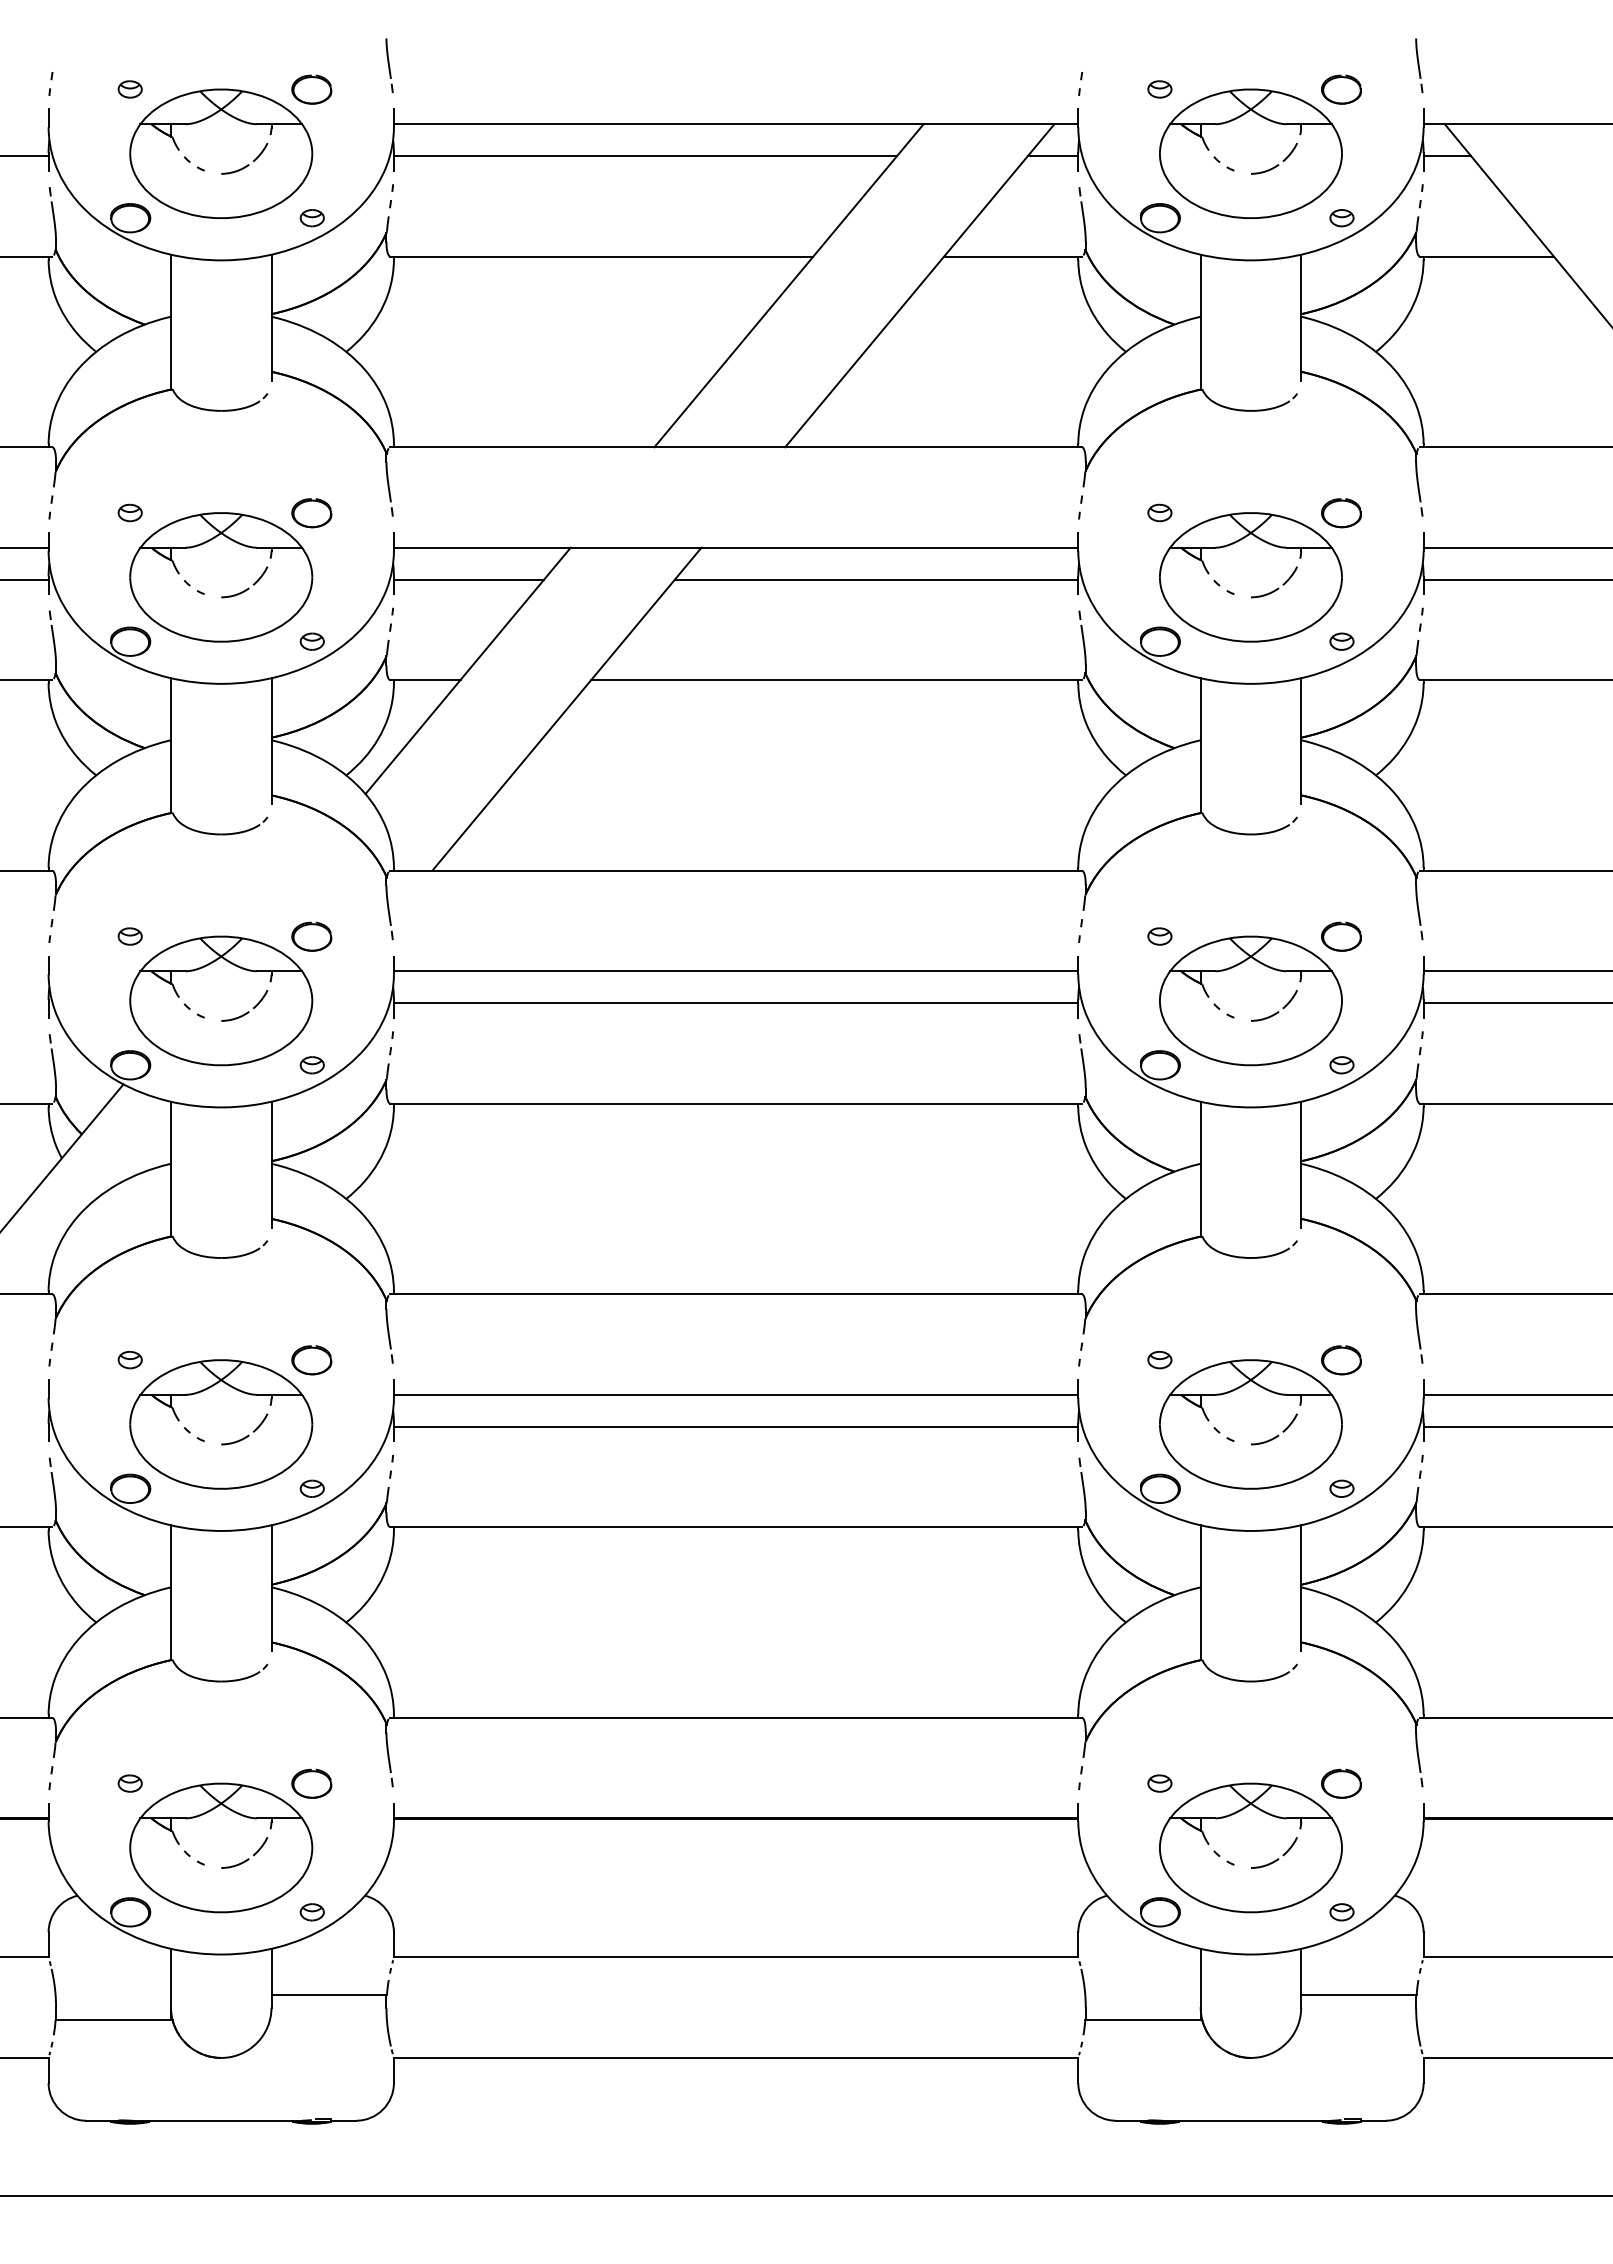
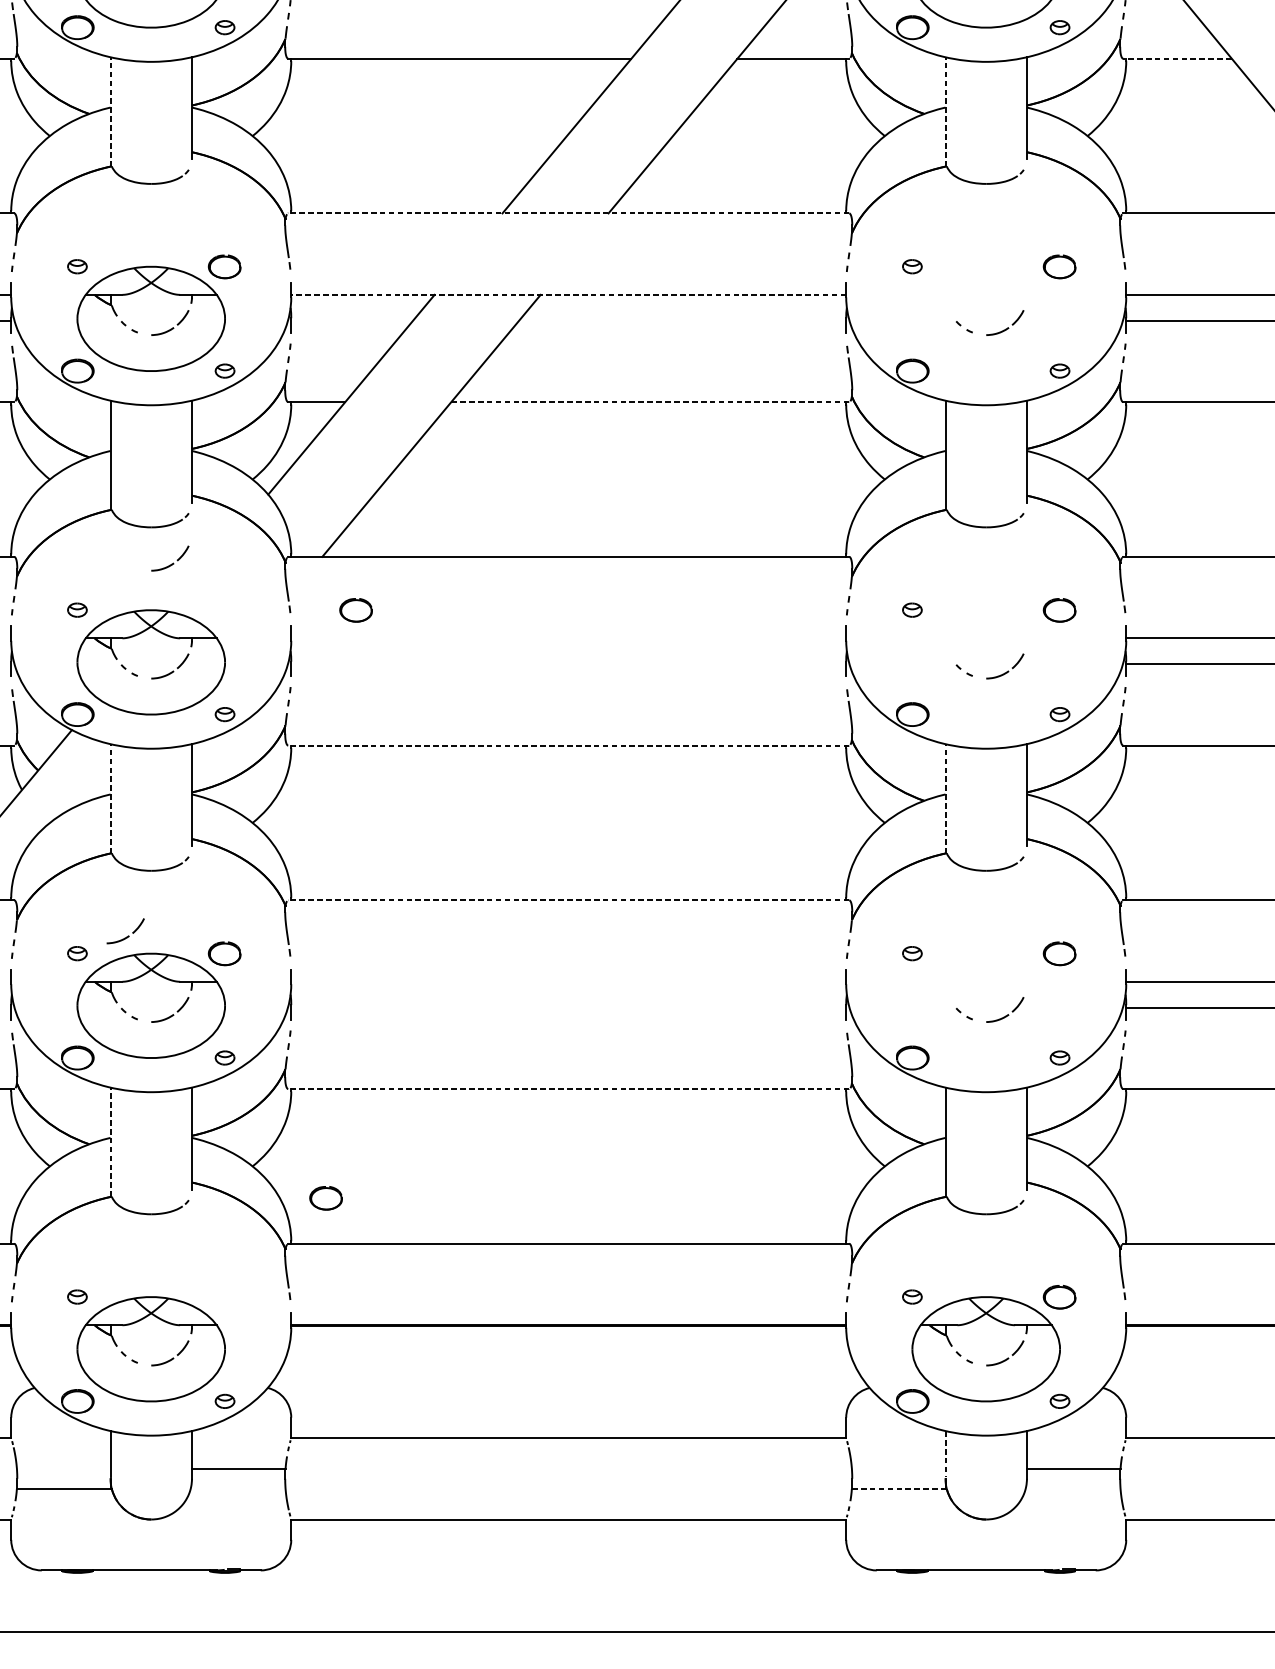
line: (1486, 256) -> (1177, 58), solid -> dashed
line: (171, 321) -> (110, 111), solid -> dashed
line: (1200, 321) -> (945, 111), solid -> dashed
line: (736, 447) -> (569, 213), solid -> dashed
line: (735, 547) -> (568, 294), solid -> dashed
part: (1250, 577) -> (985, 319), removed
line: (468, 579) -> (351, 320), removed
line: (876, 579) -> (682, 320), removed
line: (836, 680) -> (650, 402), solid -> dashed
part: (247, 878) -> (172, 563), added
part: (311, 936) -> (355, 610), moved
line: (735, 971) -> (568, 638), removed
part: (1250, 1000) -> (985, 662), removed
line: (735, 1003) -> (568, 664), removed
line: (736, 1103) -> (569, 745), solid -> dashed
line: (171, 1168) -> (110, 798), solid -> dashed
line: (1200, 1168) -> (945, 798), solid -> dashed
line: (736, 1294) -> (569, 900), solid -> dashed
part: (193, 1337) -> (128, 935), added
line: (735, 1394) -> (568, 981), removed
part: (1250, 1424) -> (985, 1005), removed
line: (735, 1426) -> (568, 1007), removed
line: (736, 1527) -> (569, 1089), solid -> dashed
line: (171, 1592) -> (110, 1142), solid -> dashed
part: (311, 1783) -> (325, 1198), moved
line: (1200, 1977) -> (945, 1454), solid -> dashed
line: (1143, 2020) -> (899, 1489), solid -> dashed

